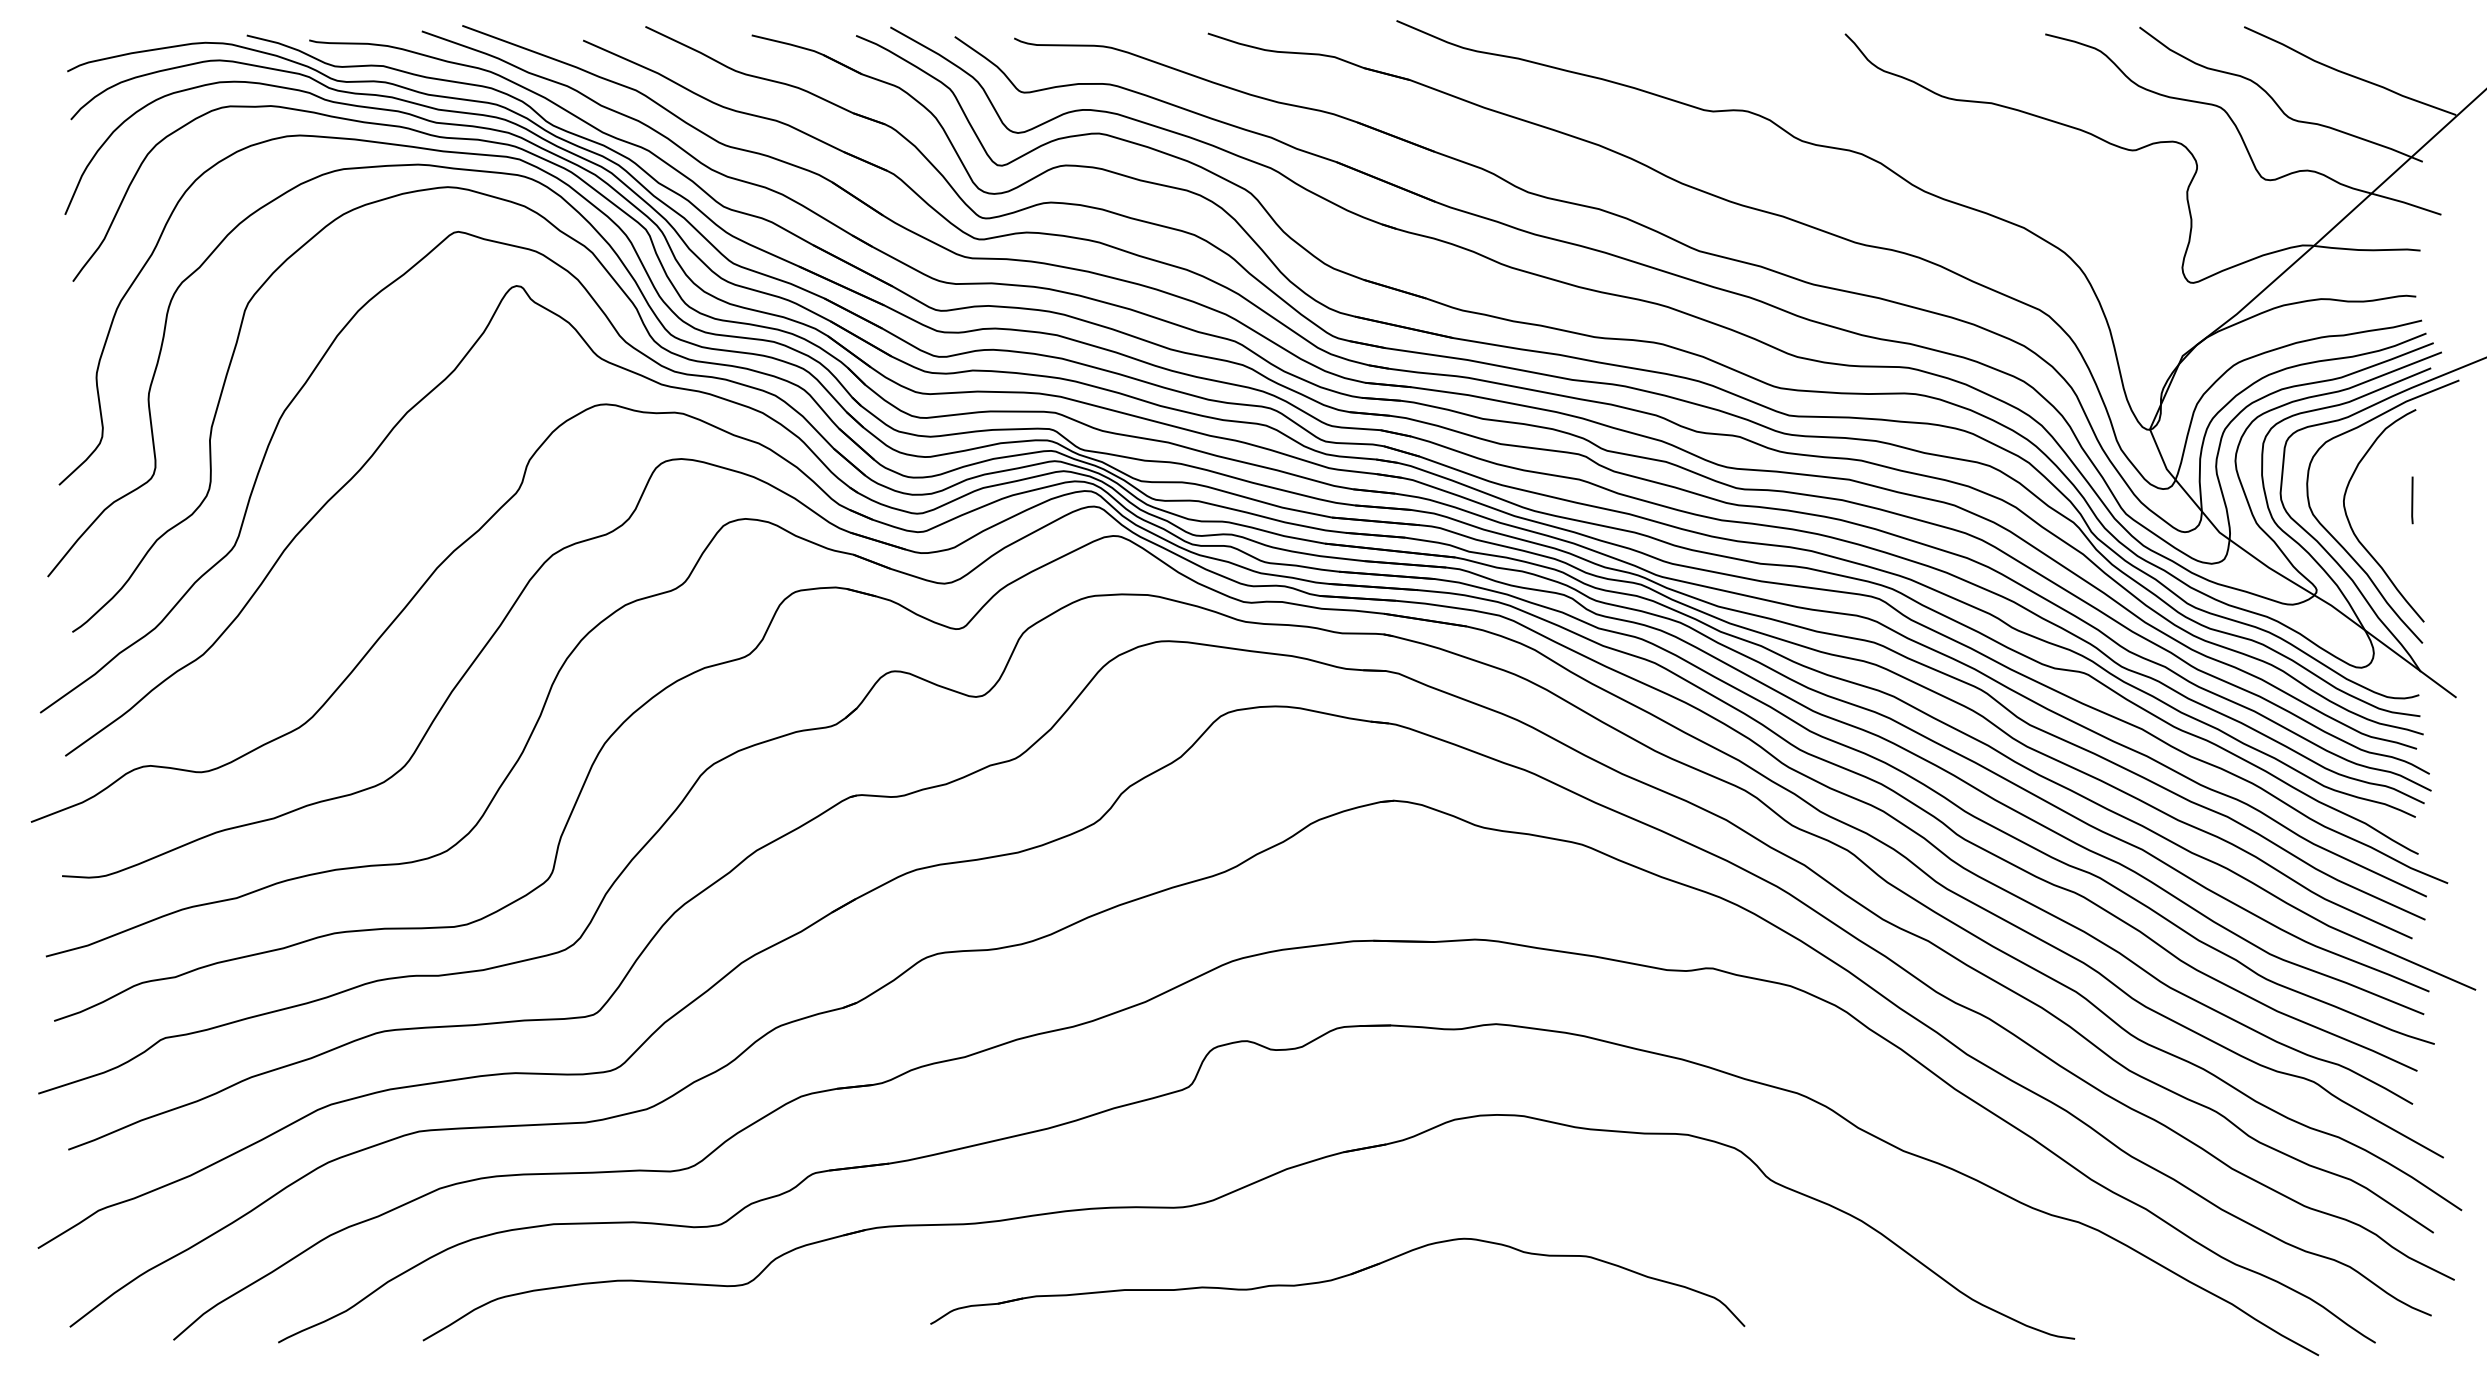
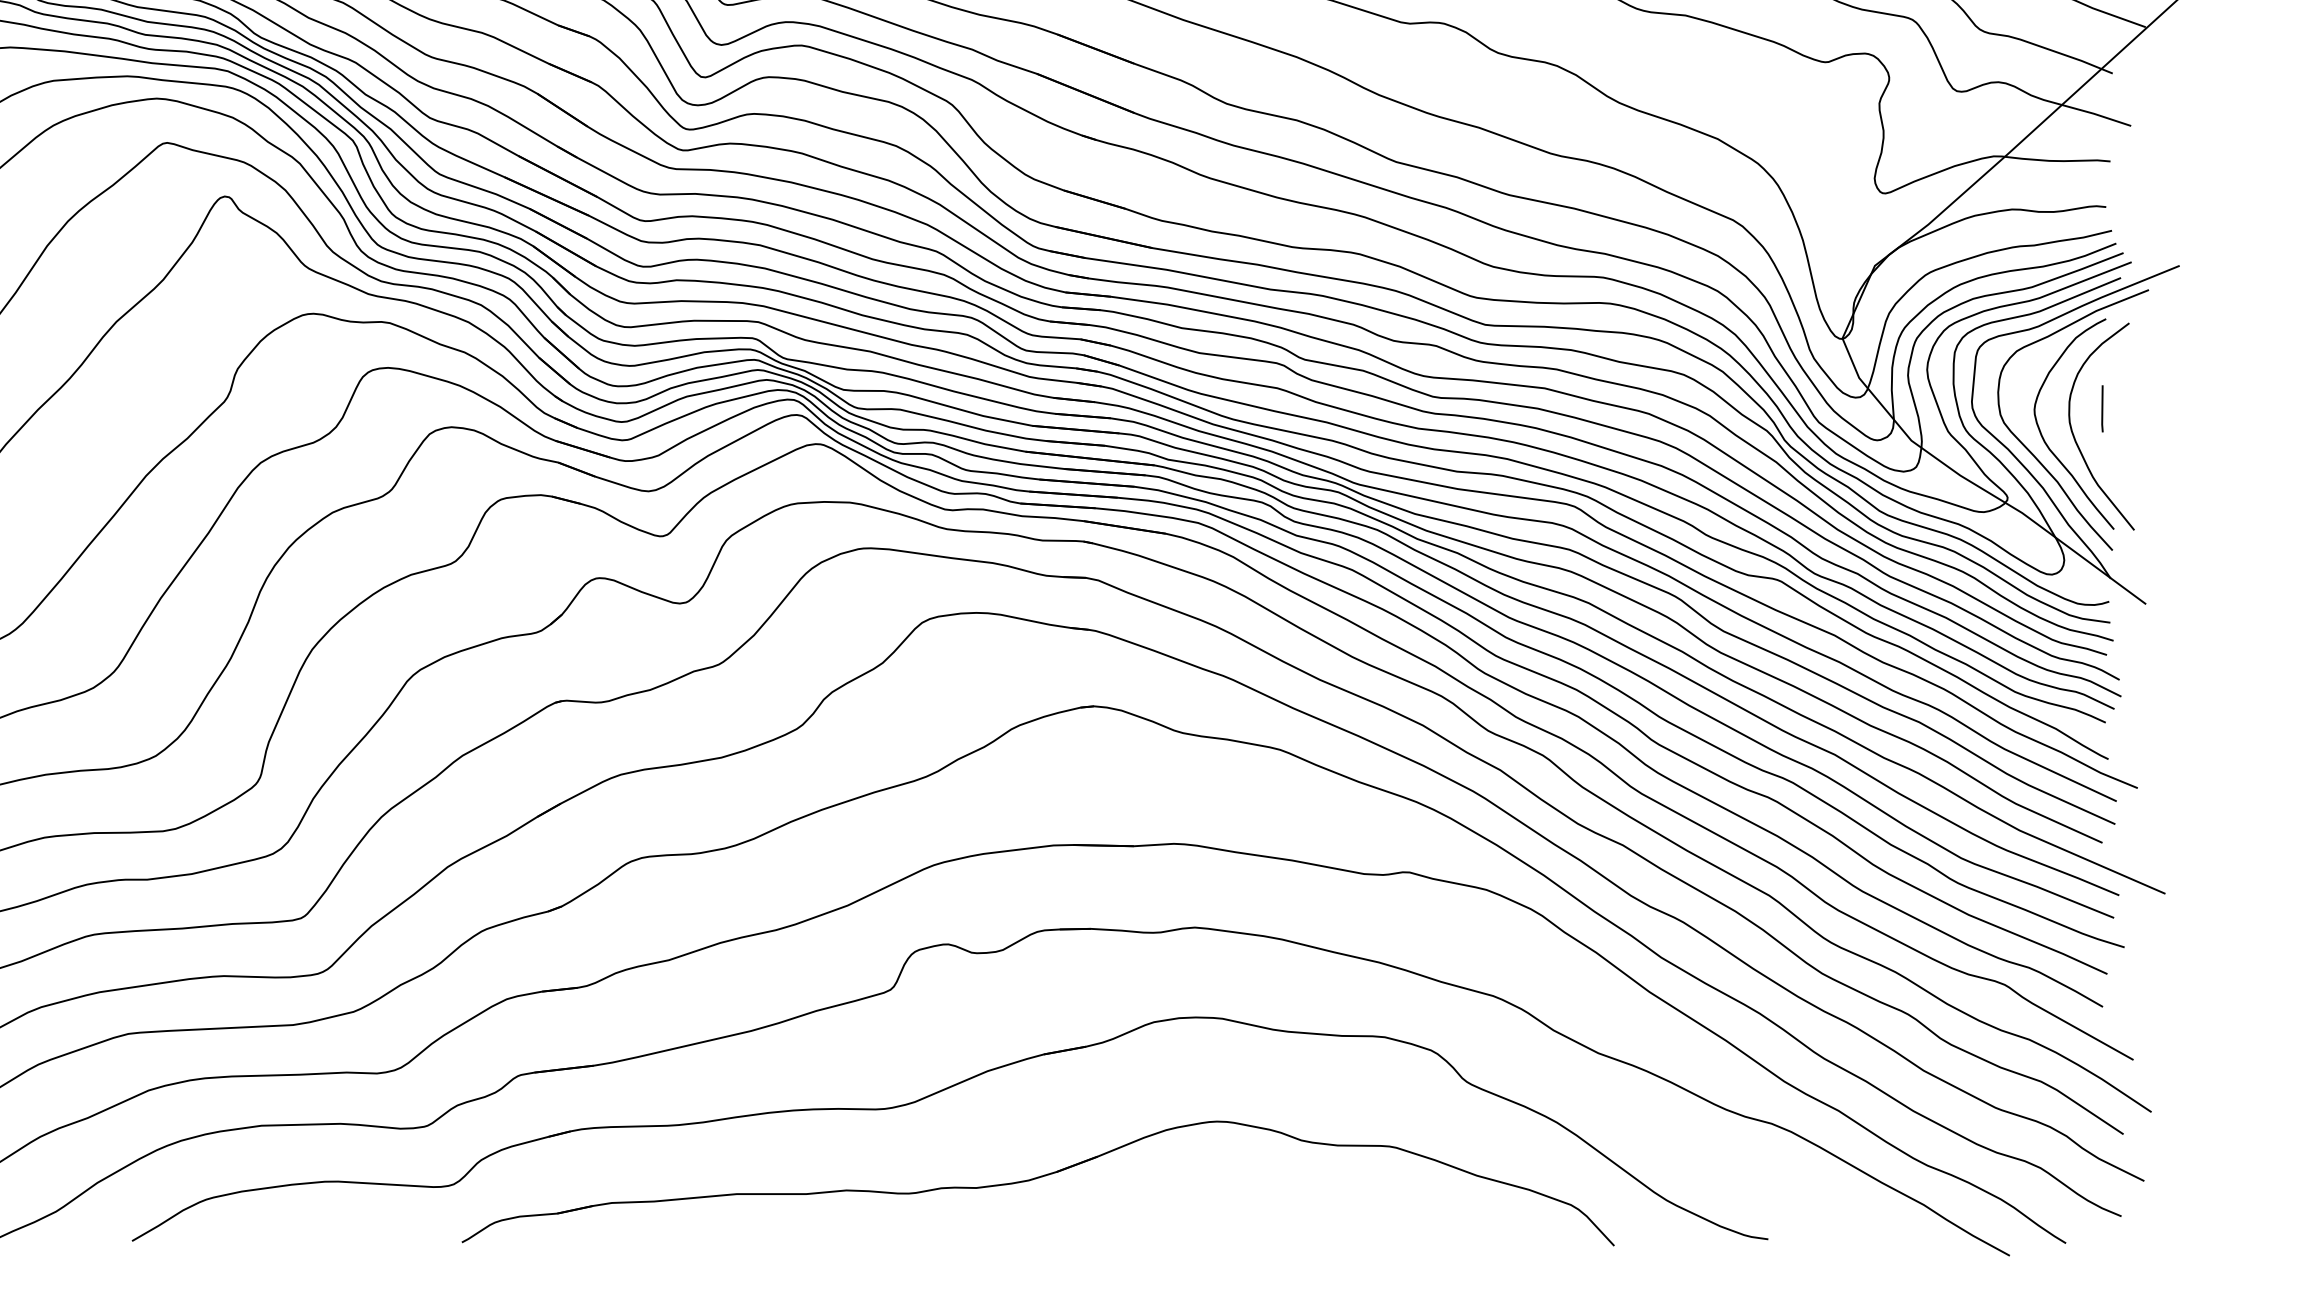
curve: (2384, 527) -> (2074, 435), added
part: (1337, 1282) -> (1037, 1183), size x1.43

